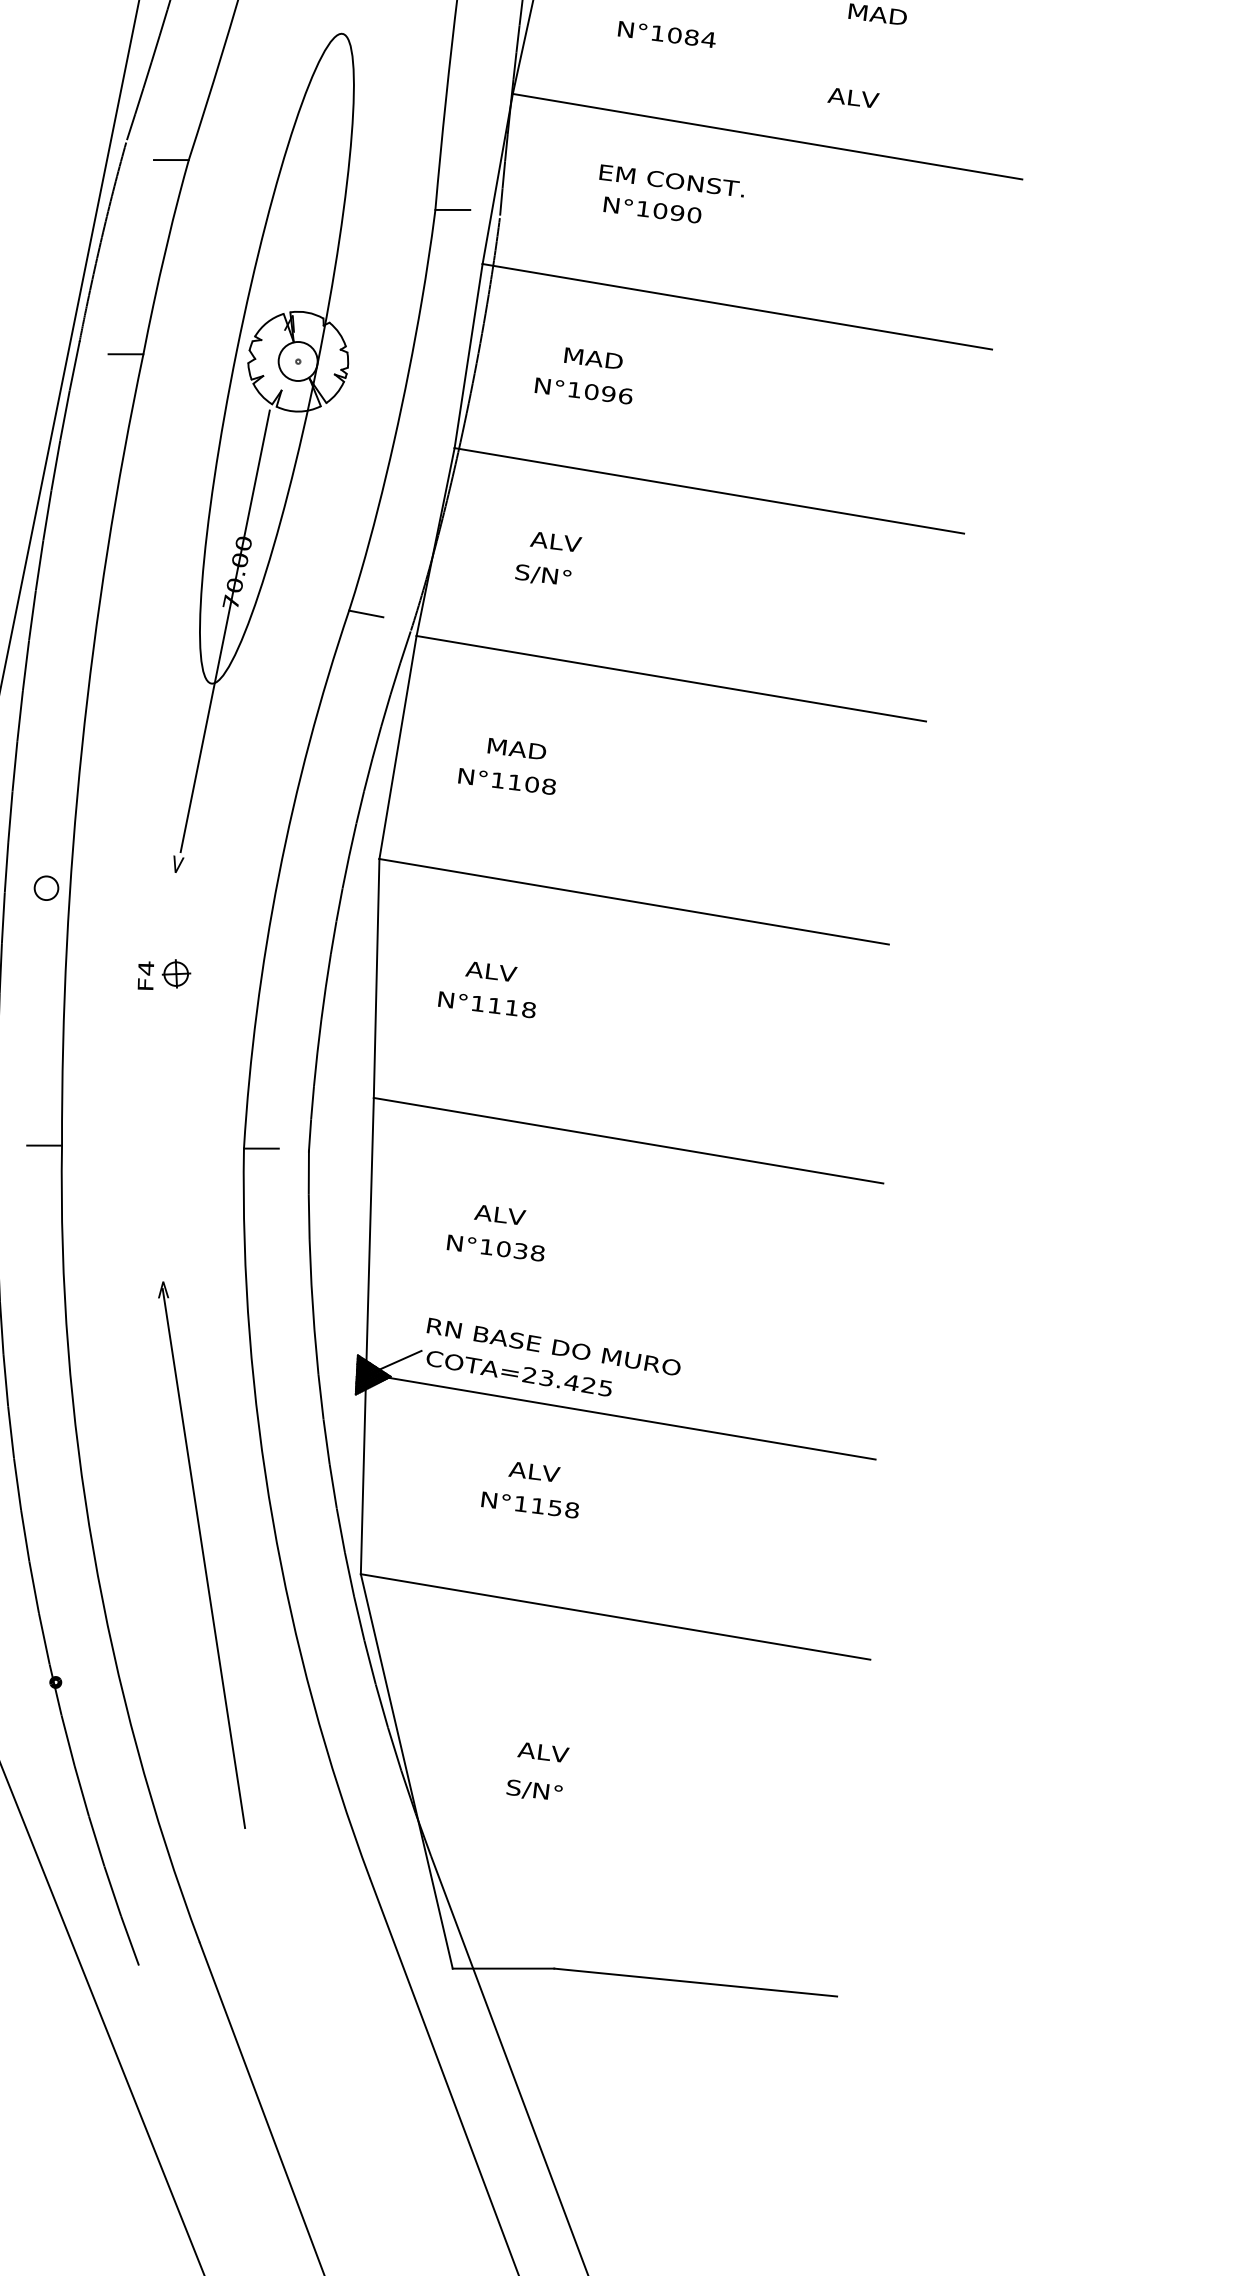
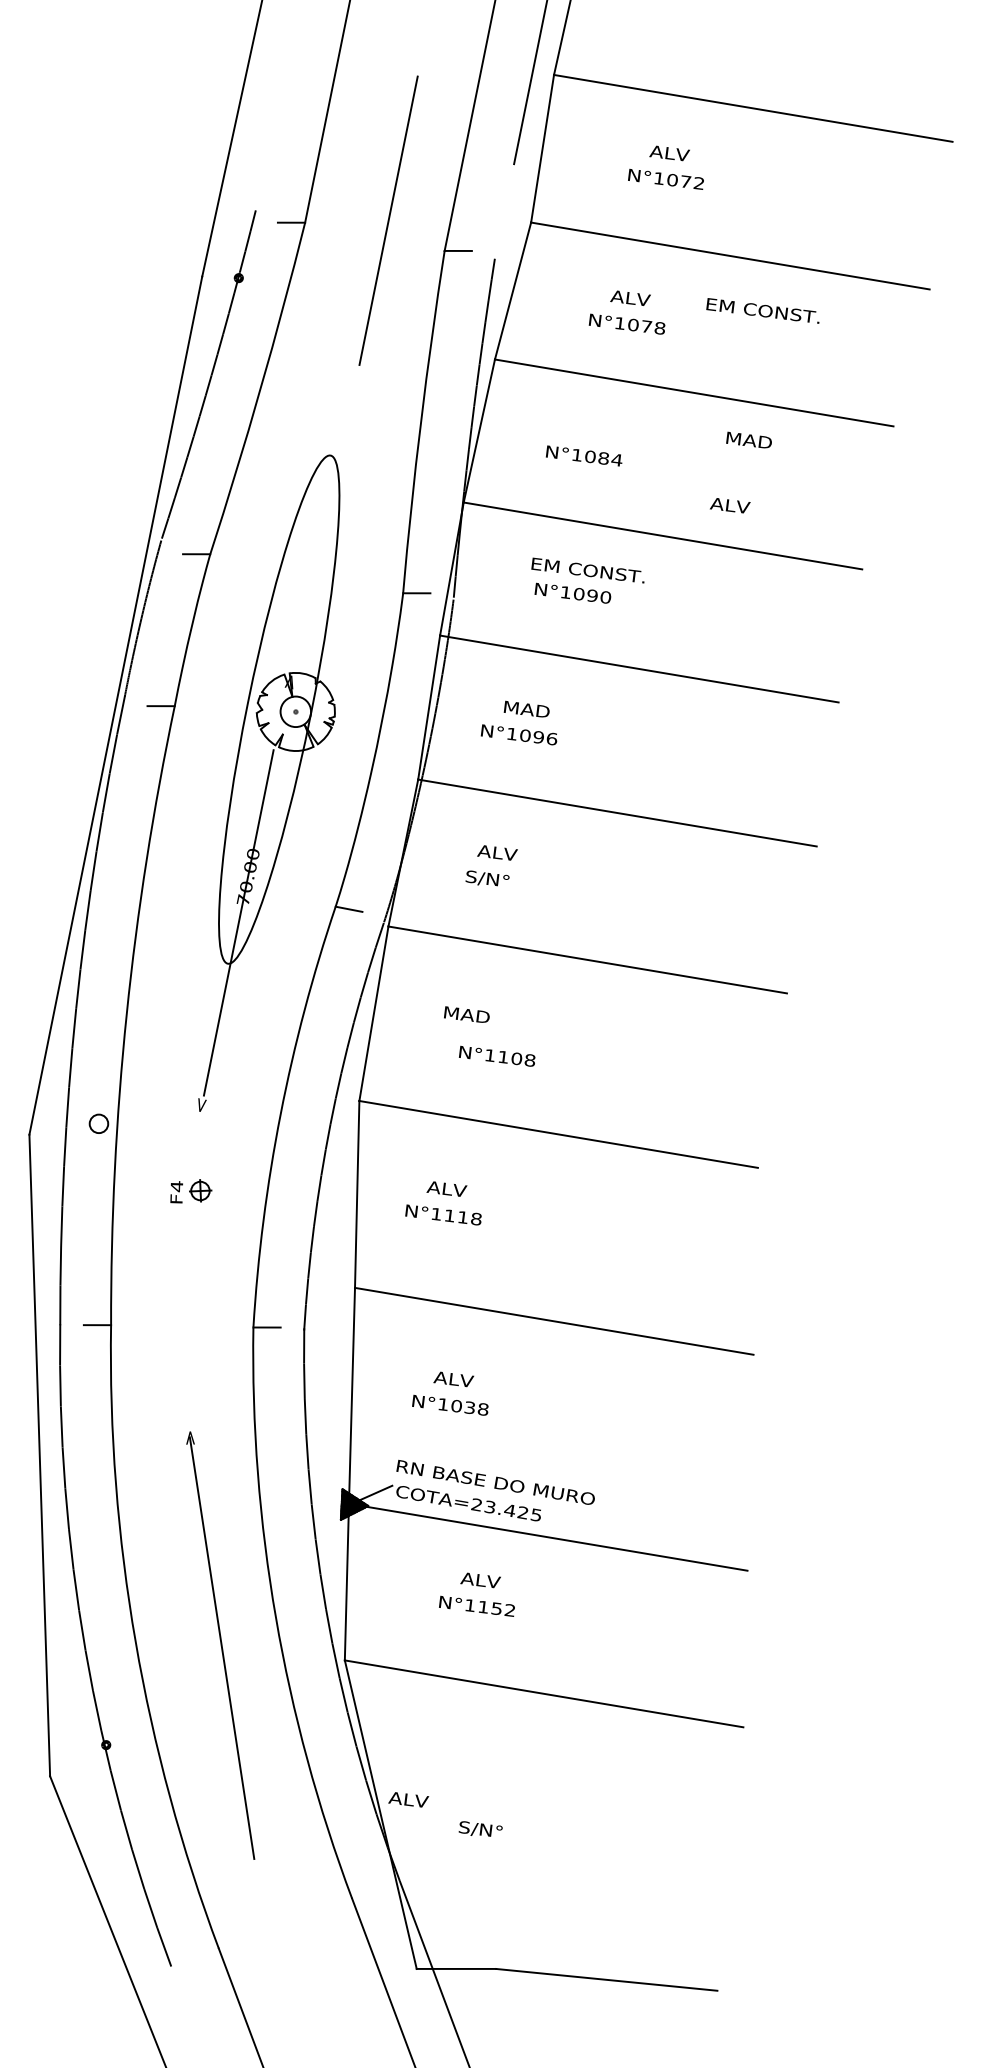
text: (507, 780) -> (497, 1055), moved
text: (571, 1510) -> (509, 1610), N°1158 -> N°1152
text: (543, 1751) -> (408, 1799), moved

